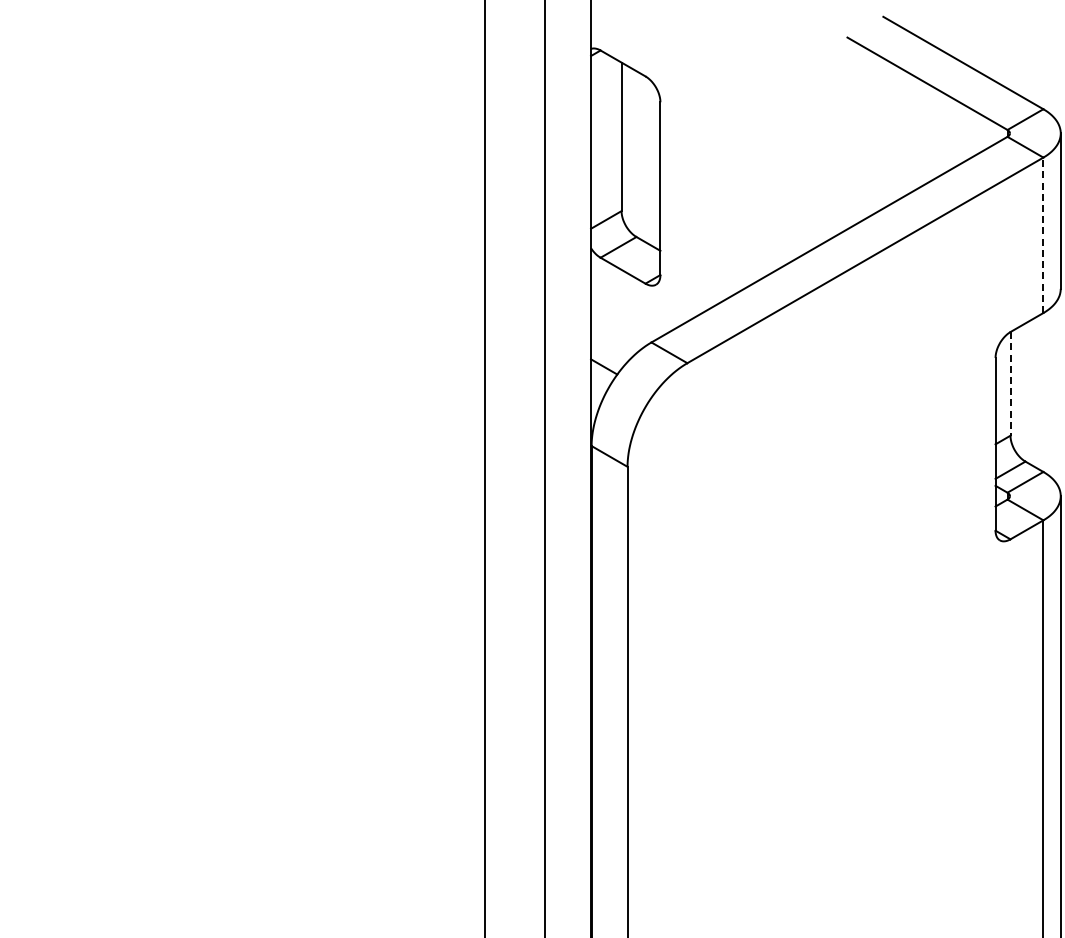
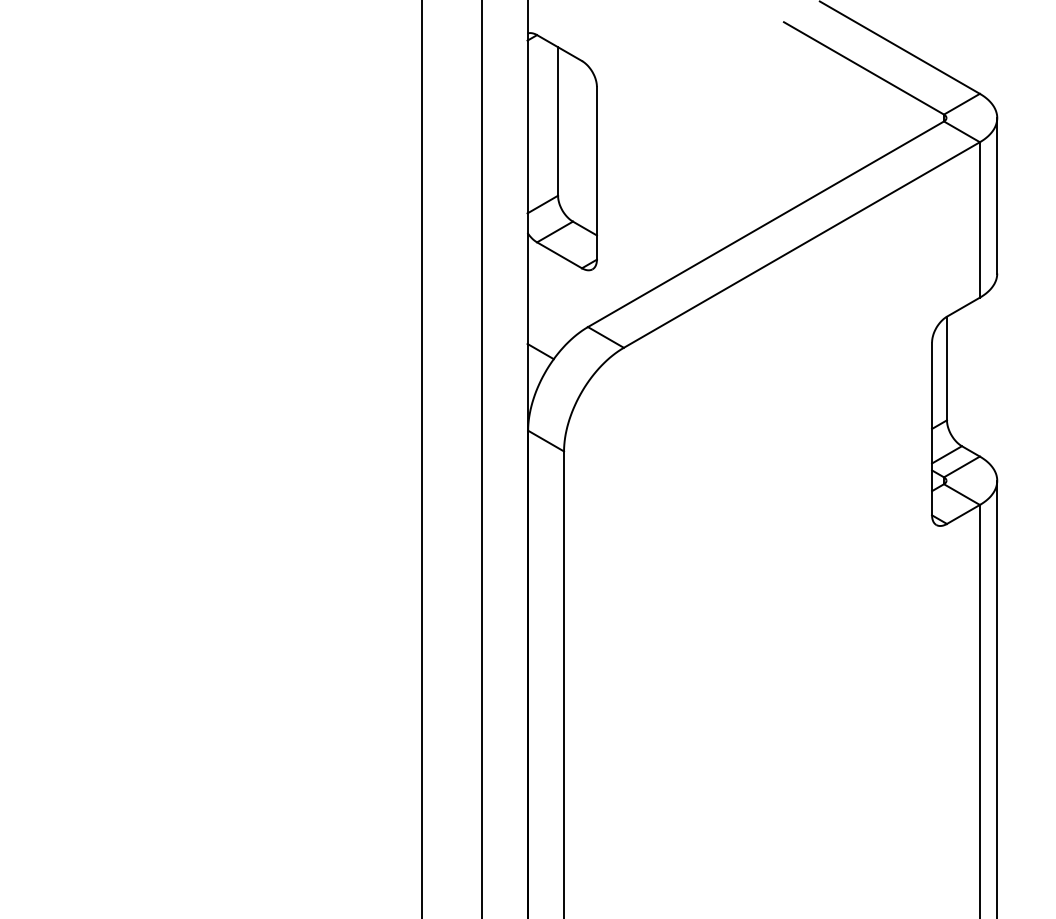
line: (1043, 235) -> (980, 220), dashed -> solid
line: (1010, 383) -> (947, 368), dashed -> solid

